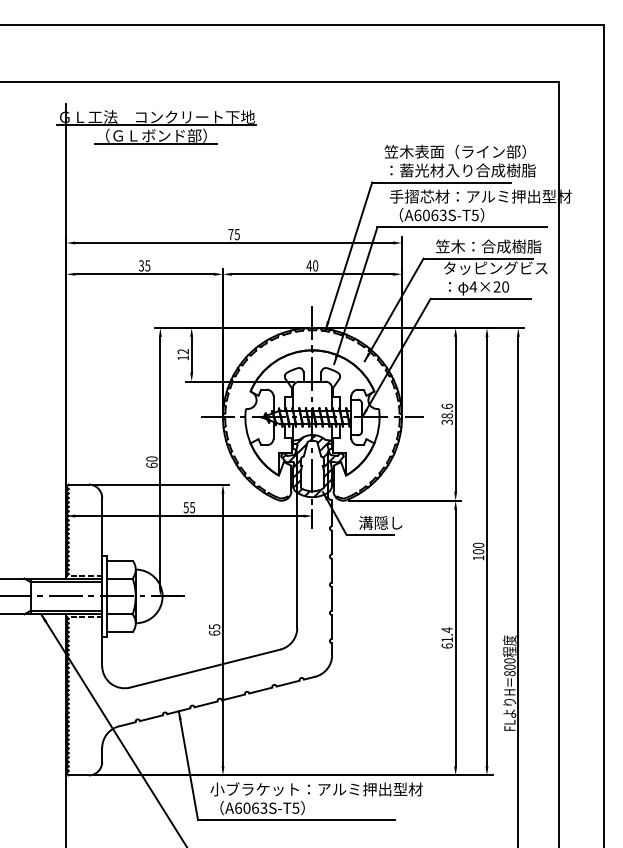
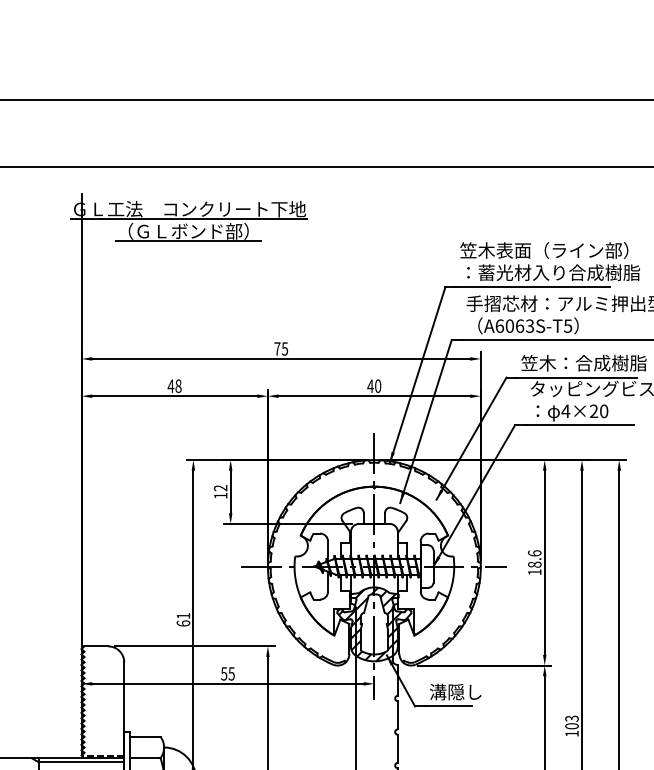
text: (144, 265) -> (174, 385), 35 -> 48
text: (446, 421) -> (533, 571), 38.6 -> 18.6
text: (151, 458) -> (182, 615), 60 -> 61
text: (478, 544) -> (571, 717), 100 -> 103

